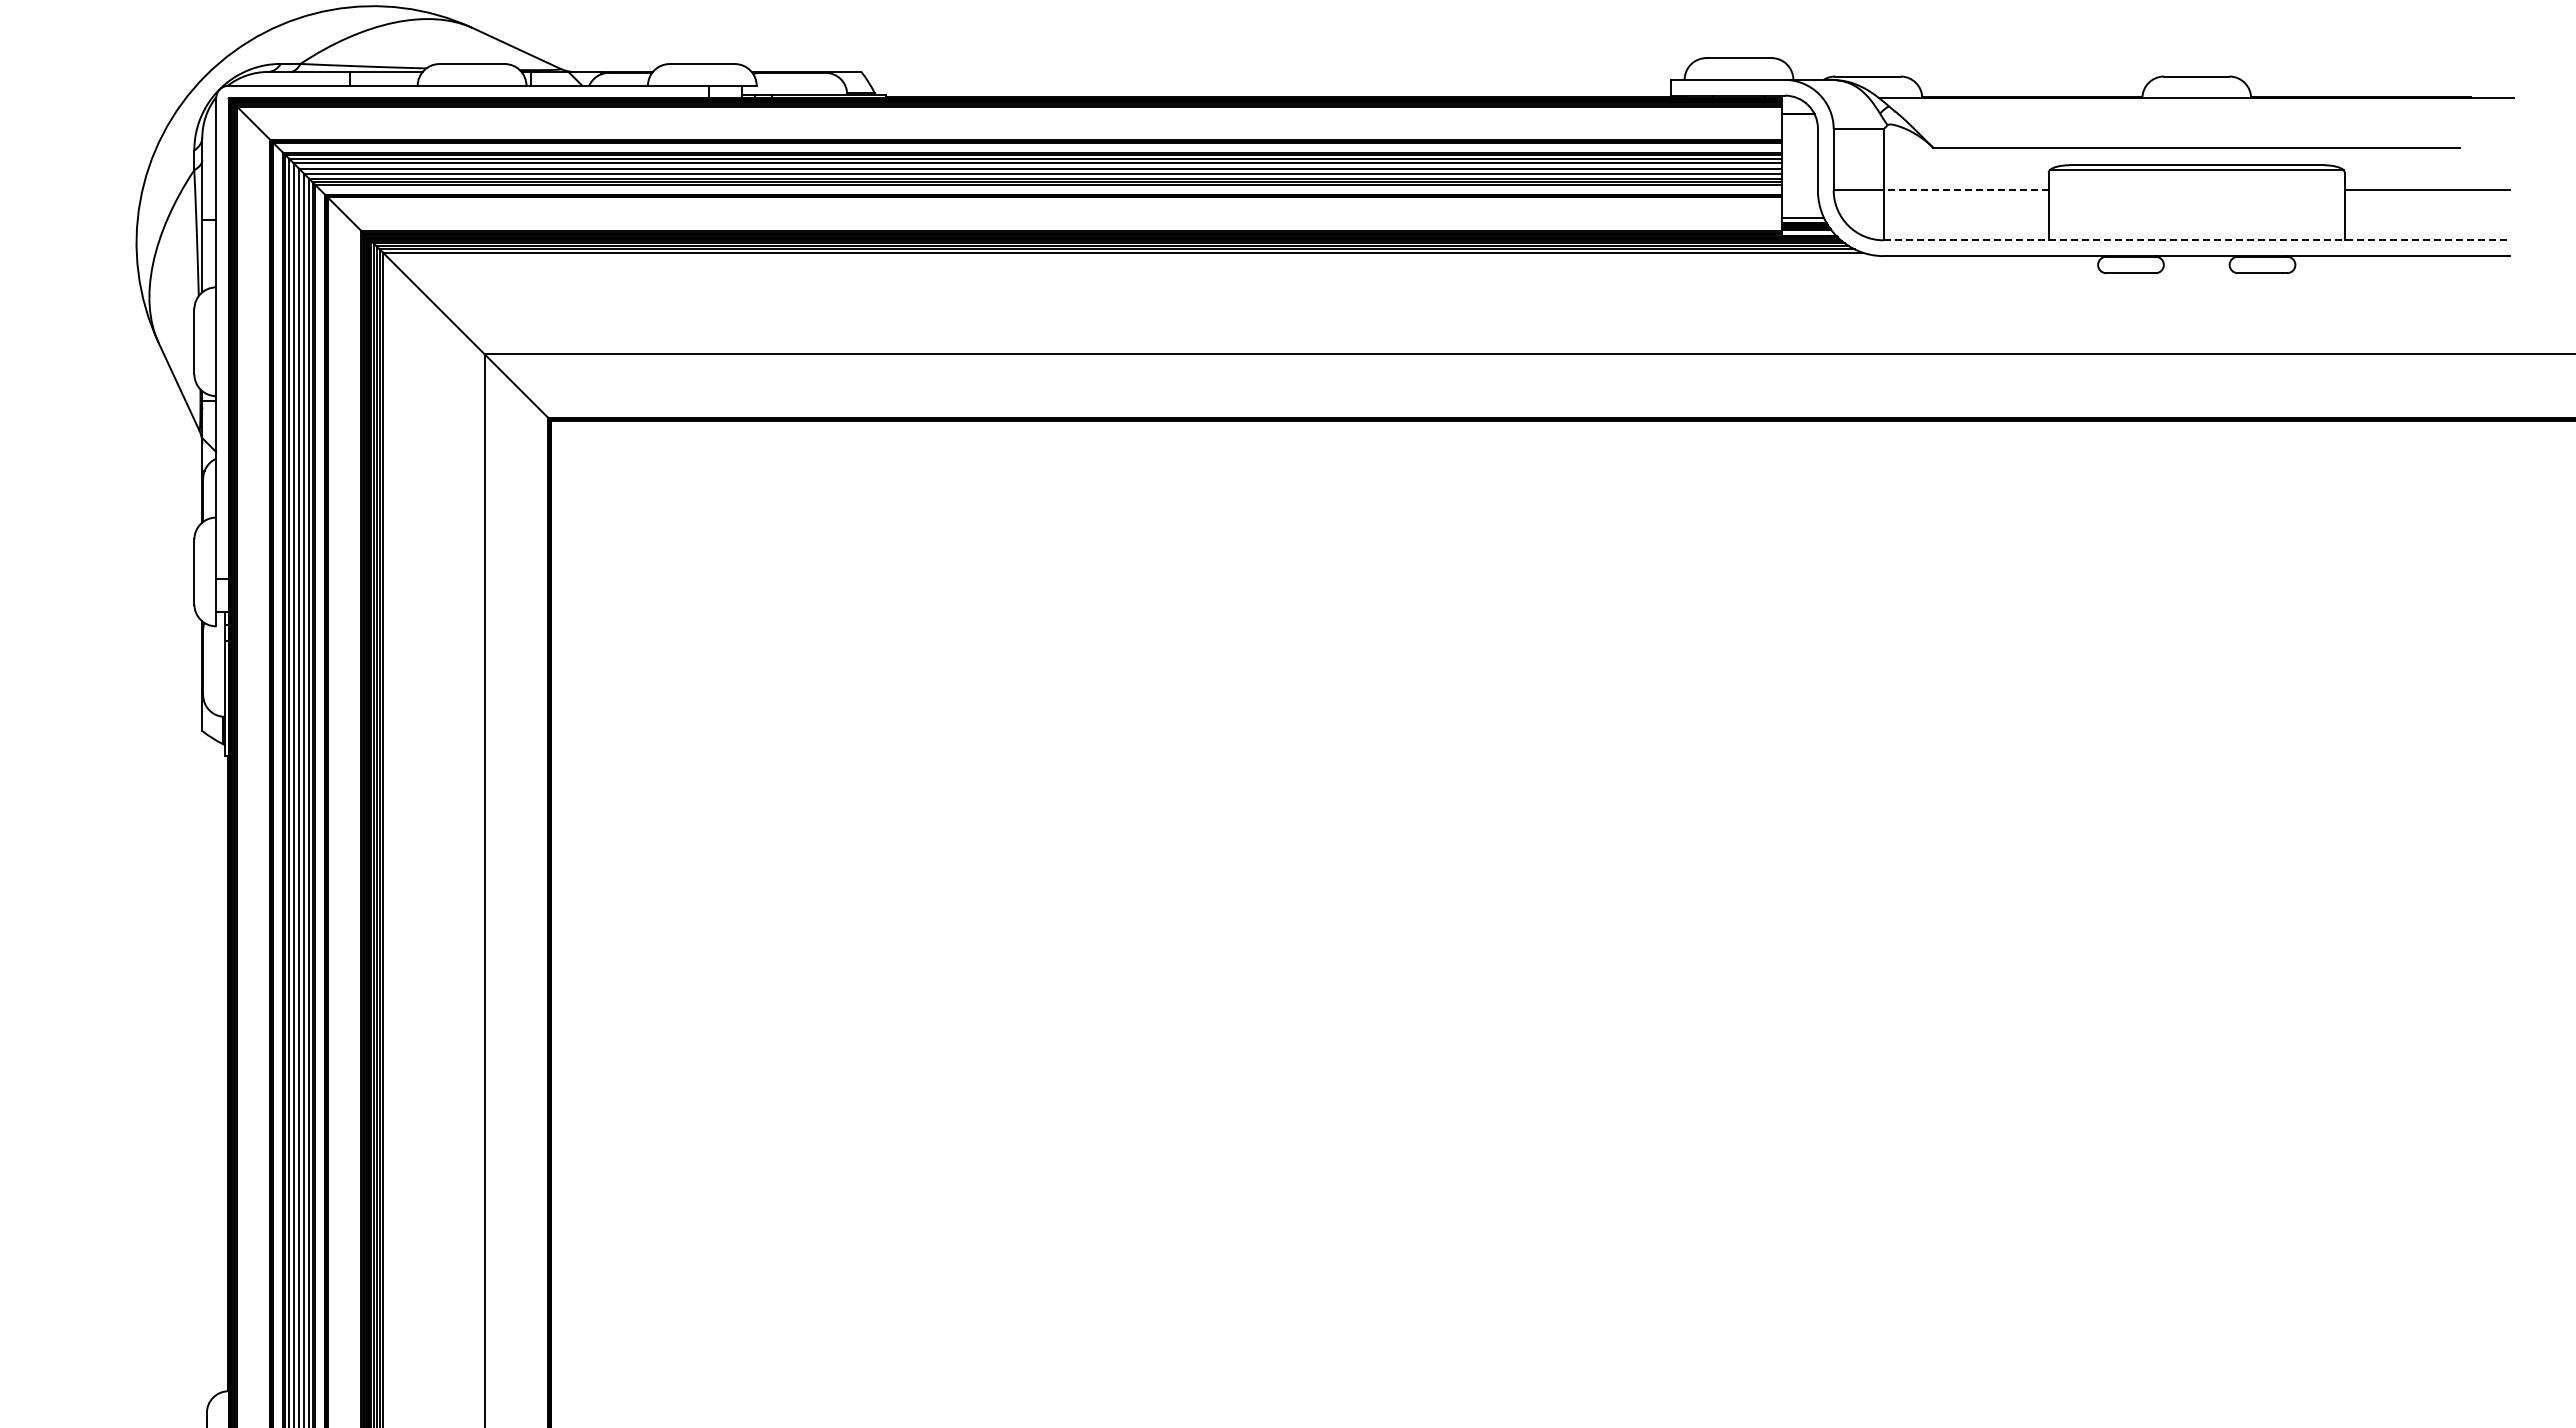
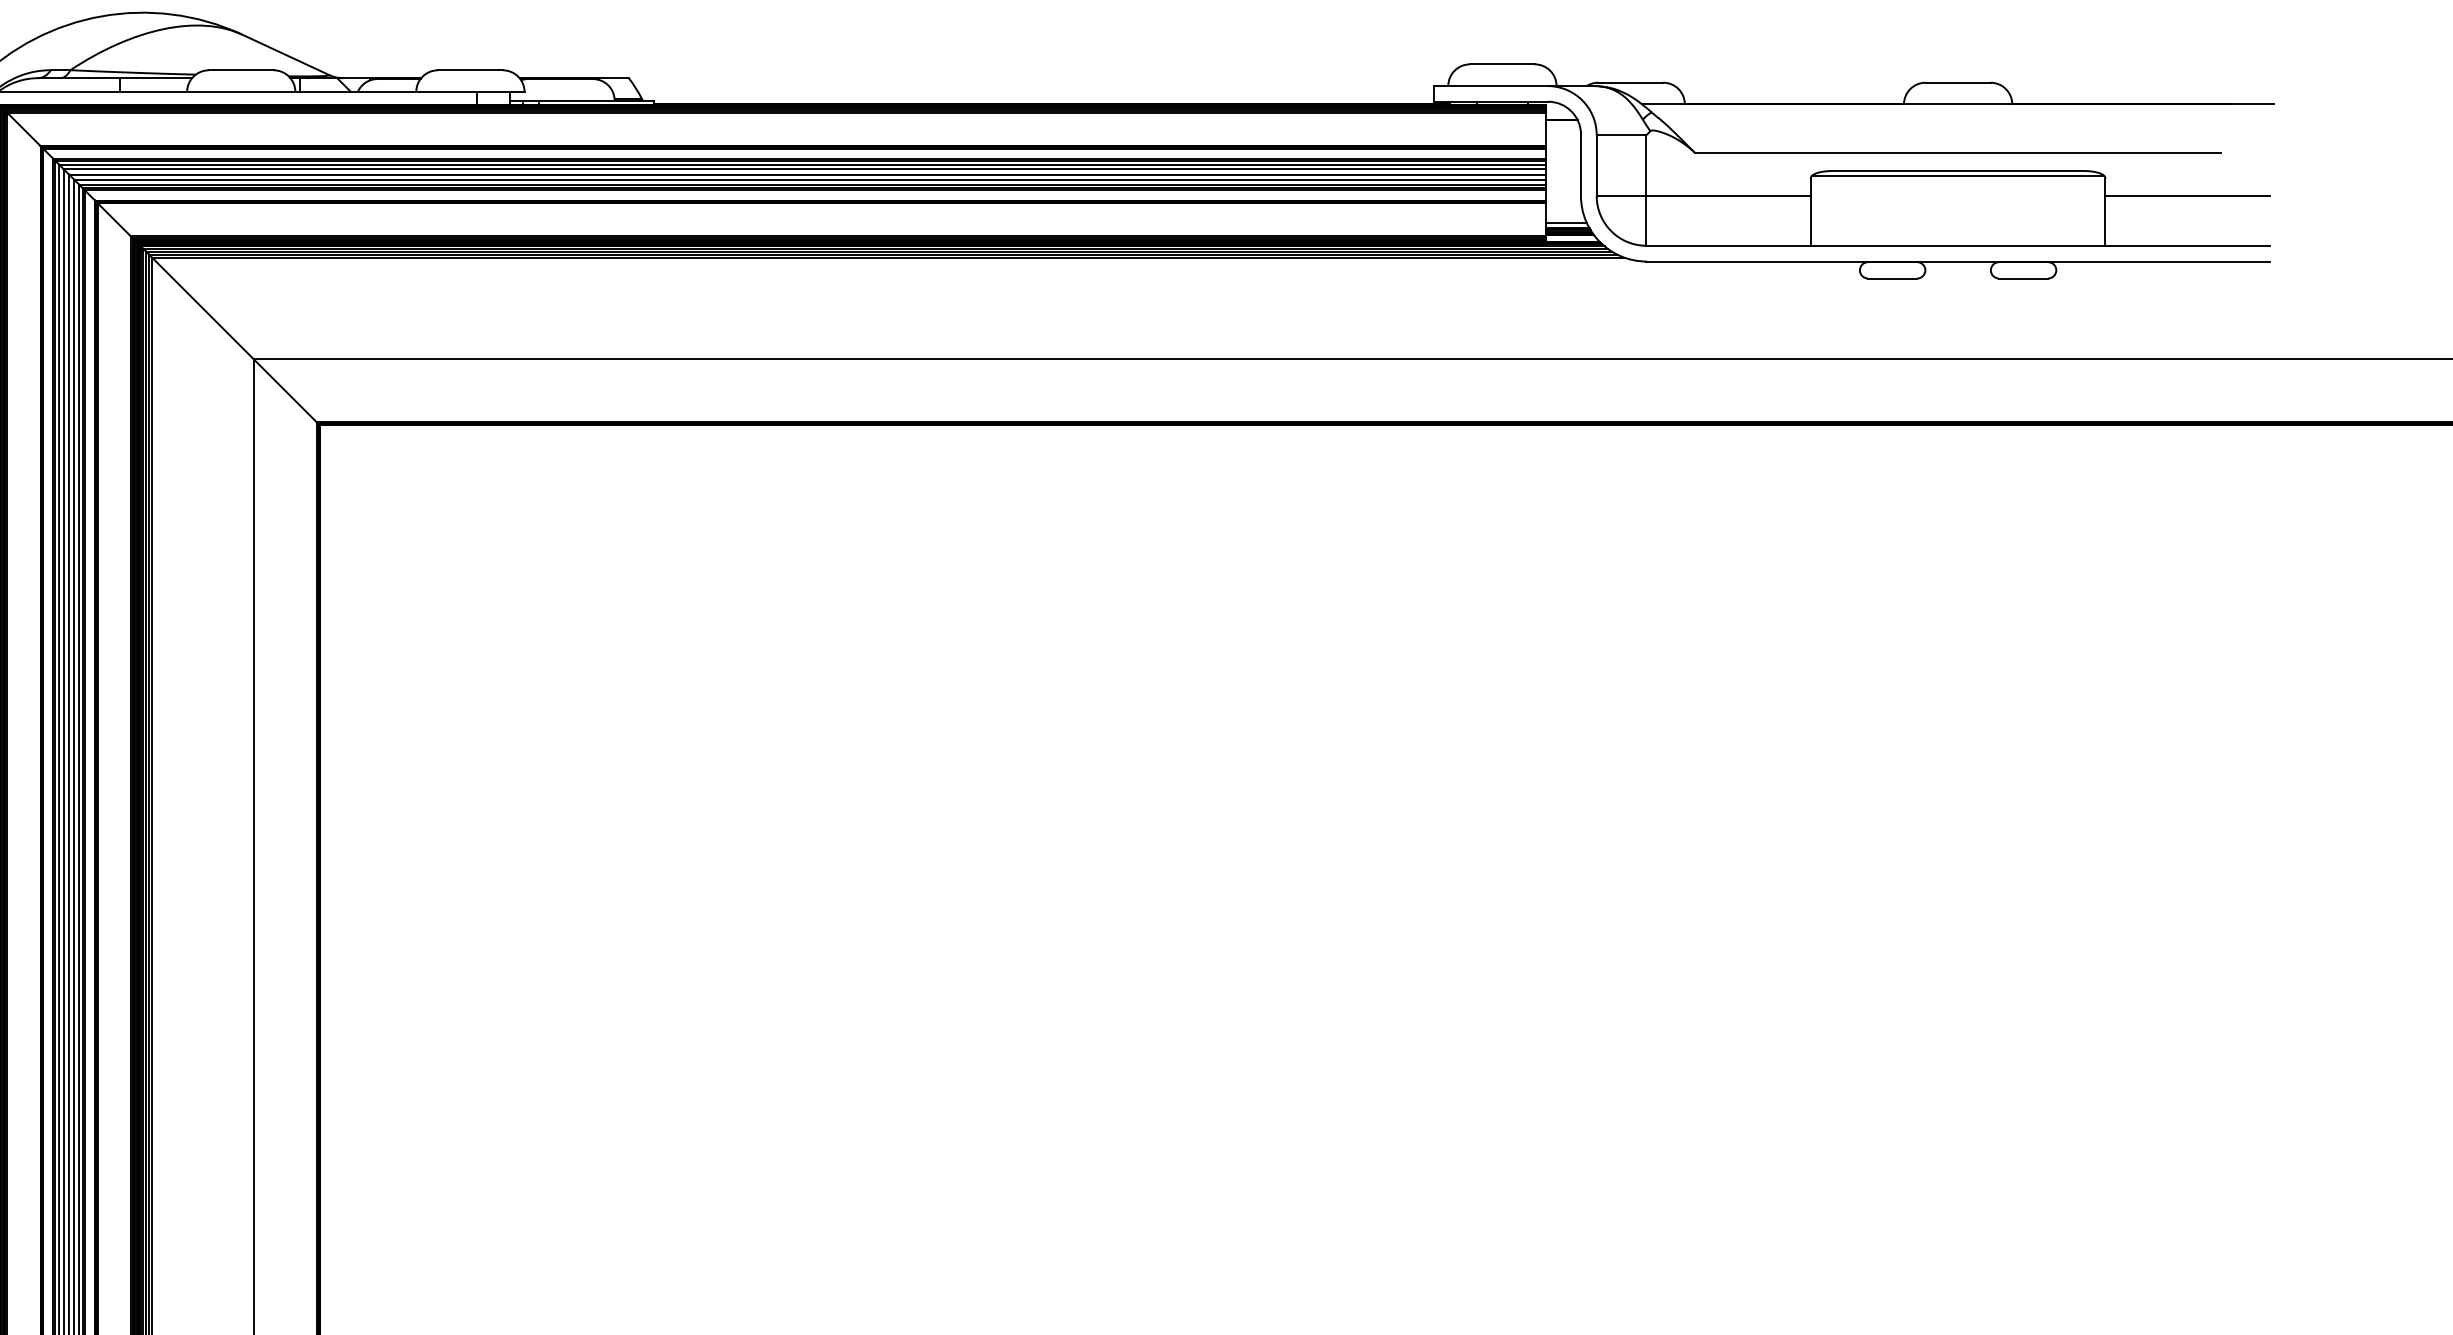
line: (1966, 190) -> (1728, 196), dashed -> solid
line: (2197, 240) -> (1958, 245), dashed -> solid

